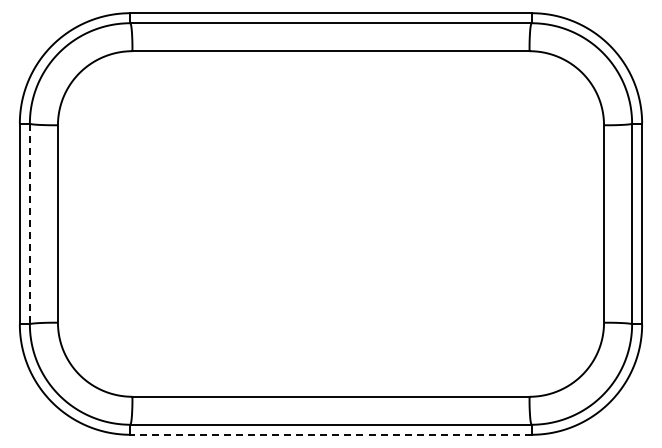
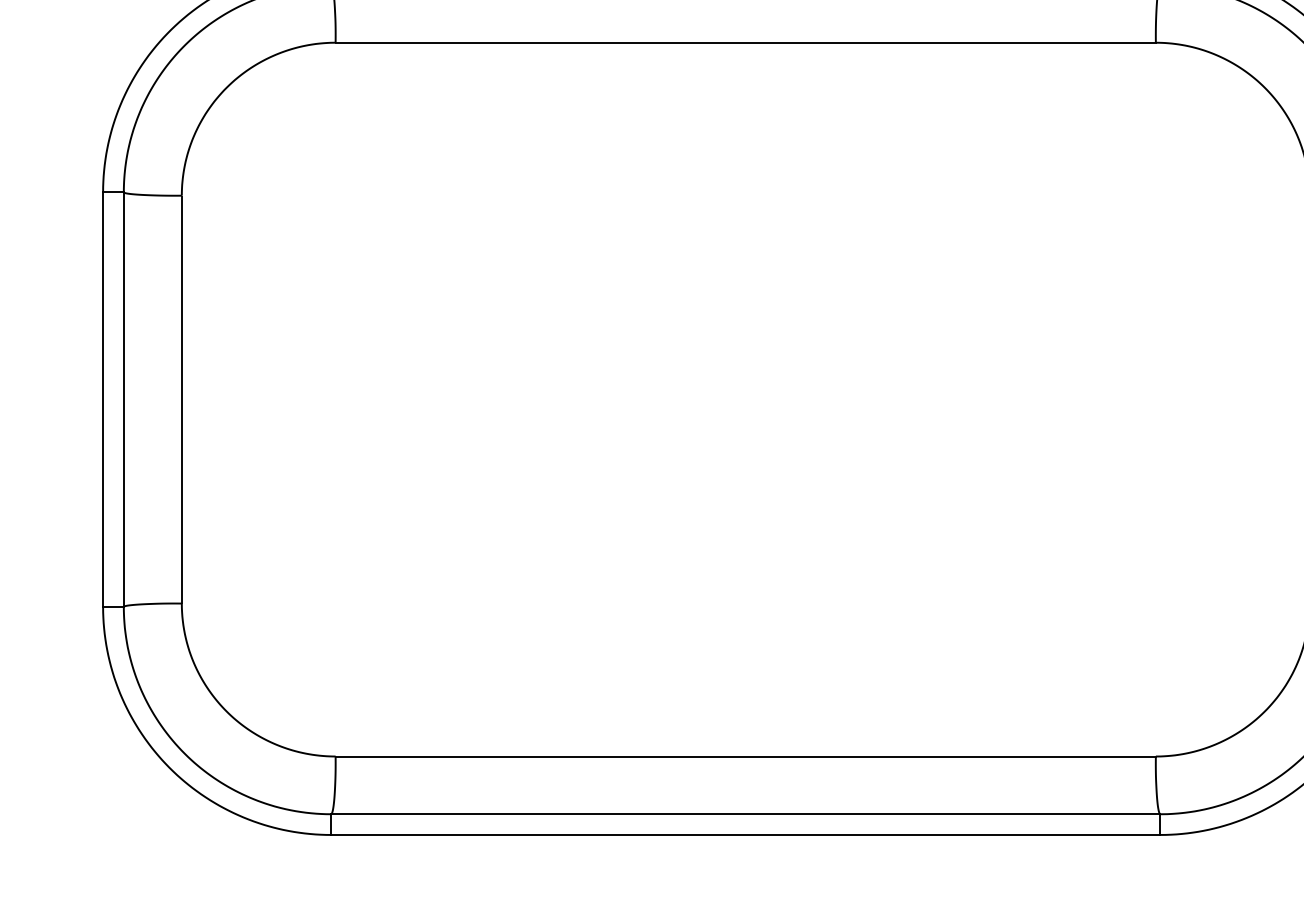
line: (29, 224) -> (123, 400), dashed -> solid
line: (330, 434) -> (744, 834), dashed -> solid

